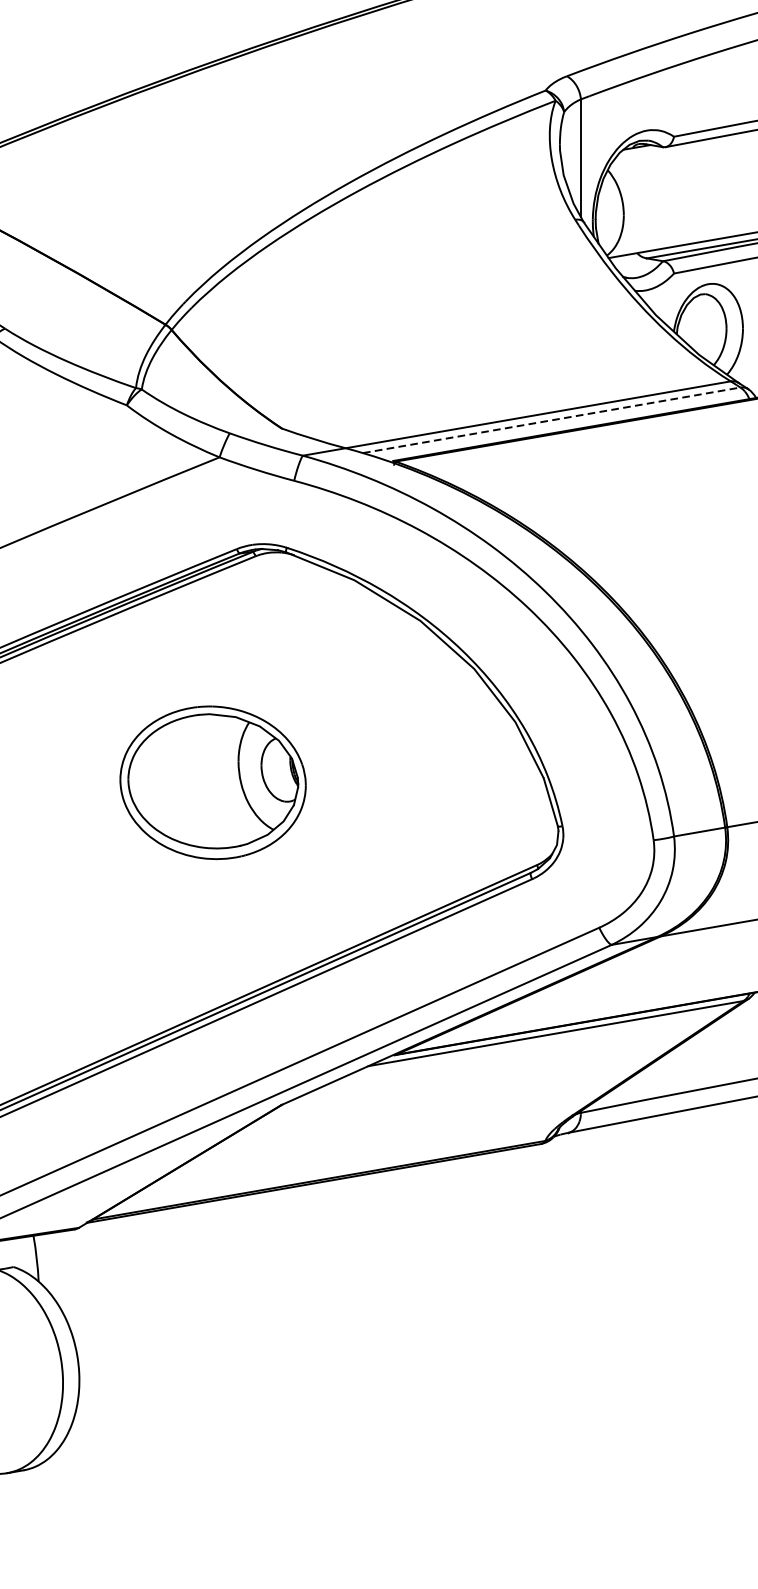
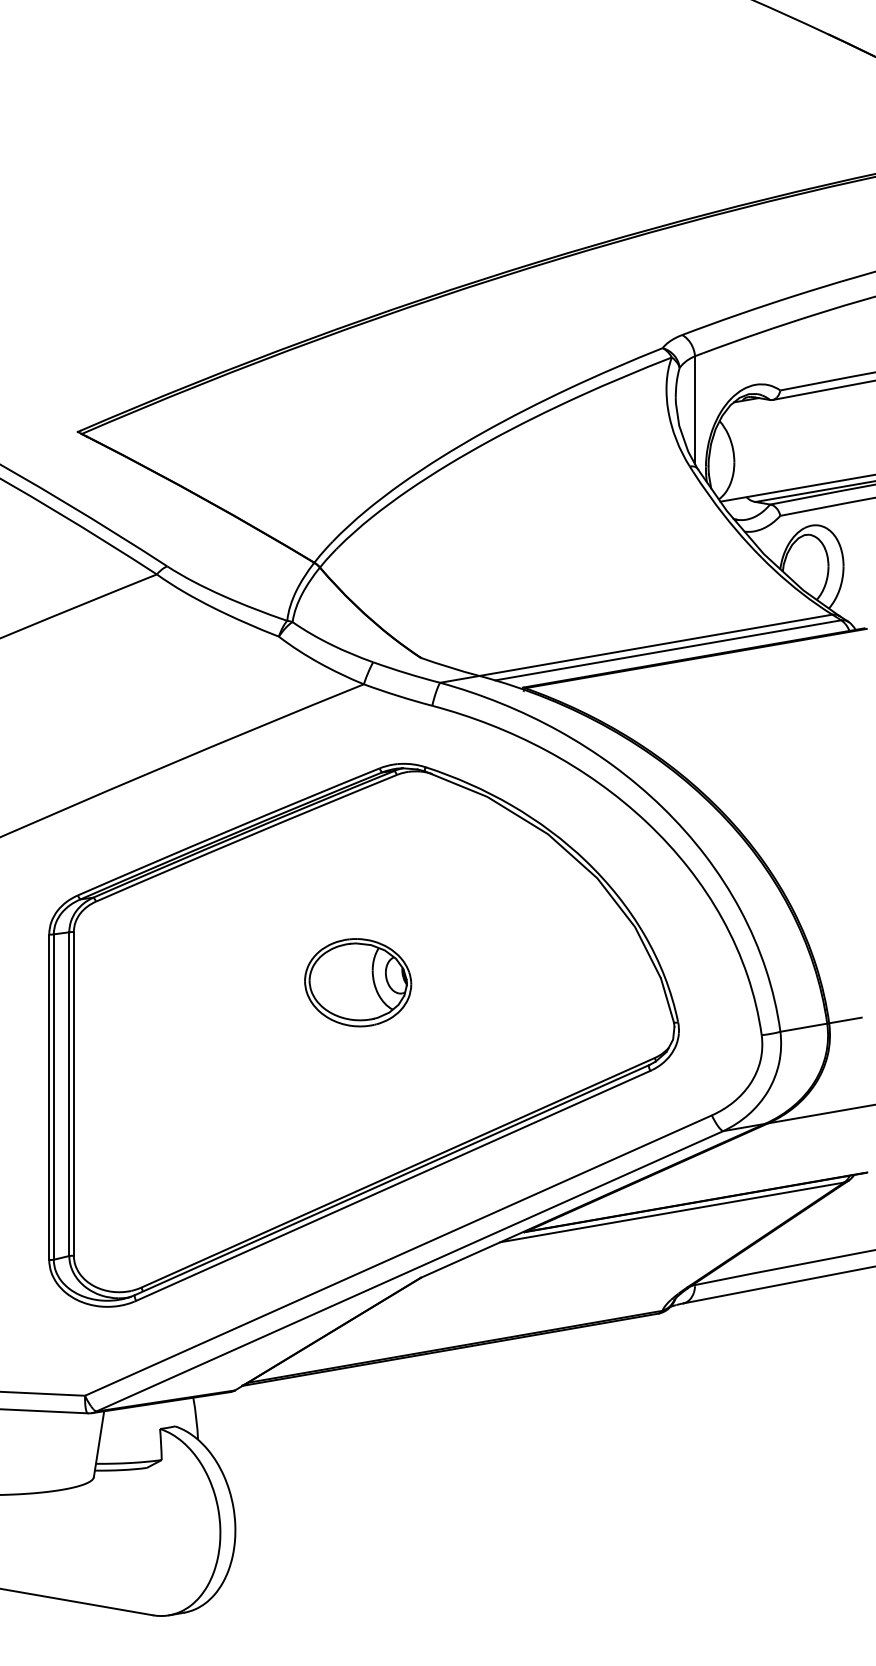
line: (551, 420) -> (668, 650), dashed -> solid
part: (213, 782) -> (358, 982), size x0.62

